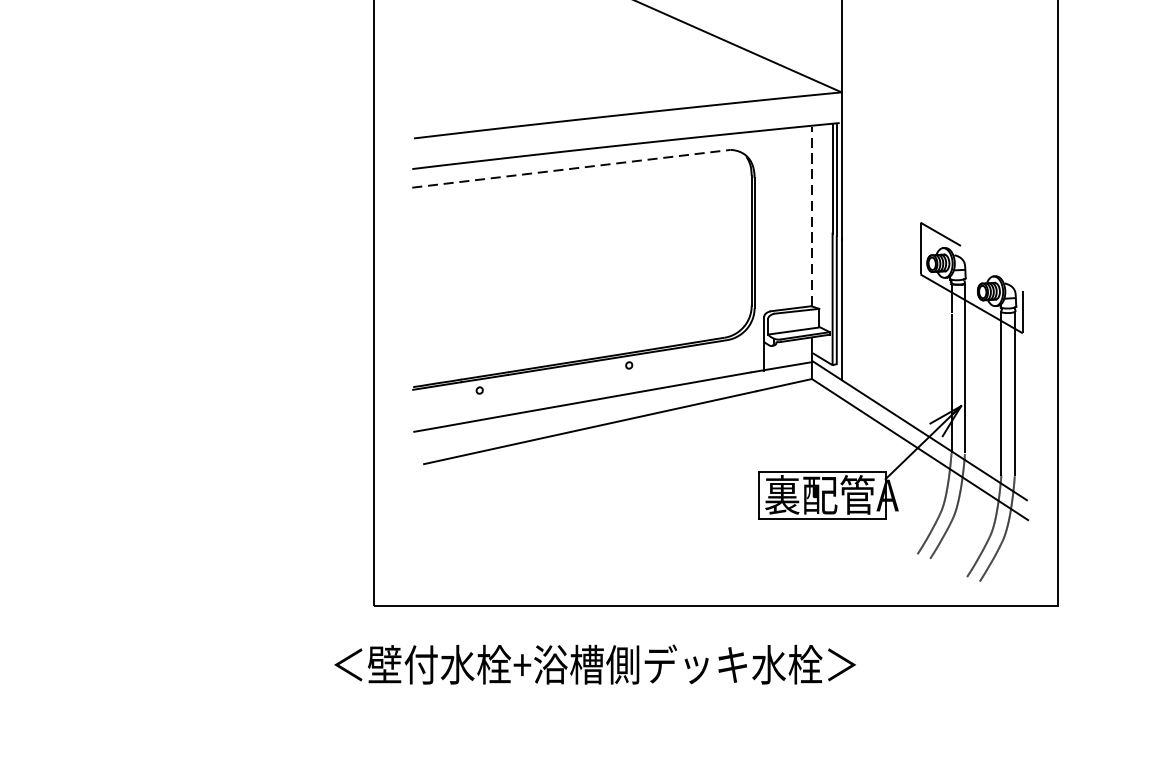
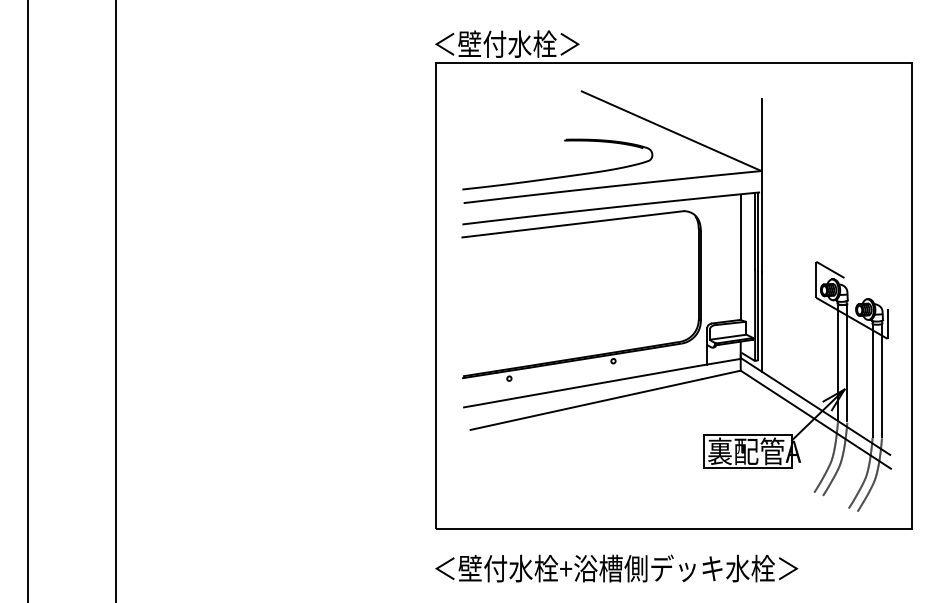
part: (548, 100) -> (557, 176), added
line: (571, 169) -> (573, 224), dashed -> solid
line: (811, 215) -> (740, 256), dashed -> solid
text: (594, 664) -> (616, 568), moved

